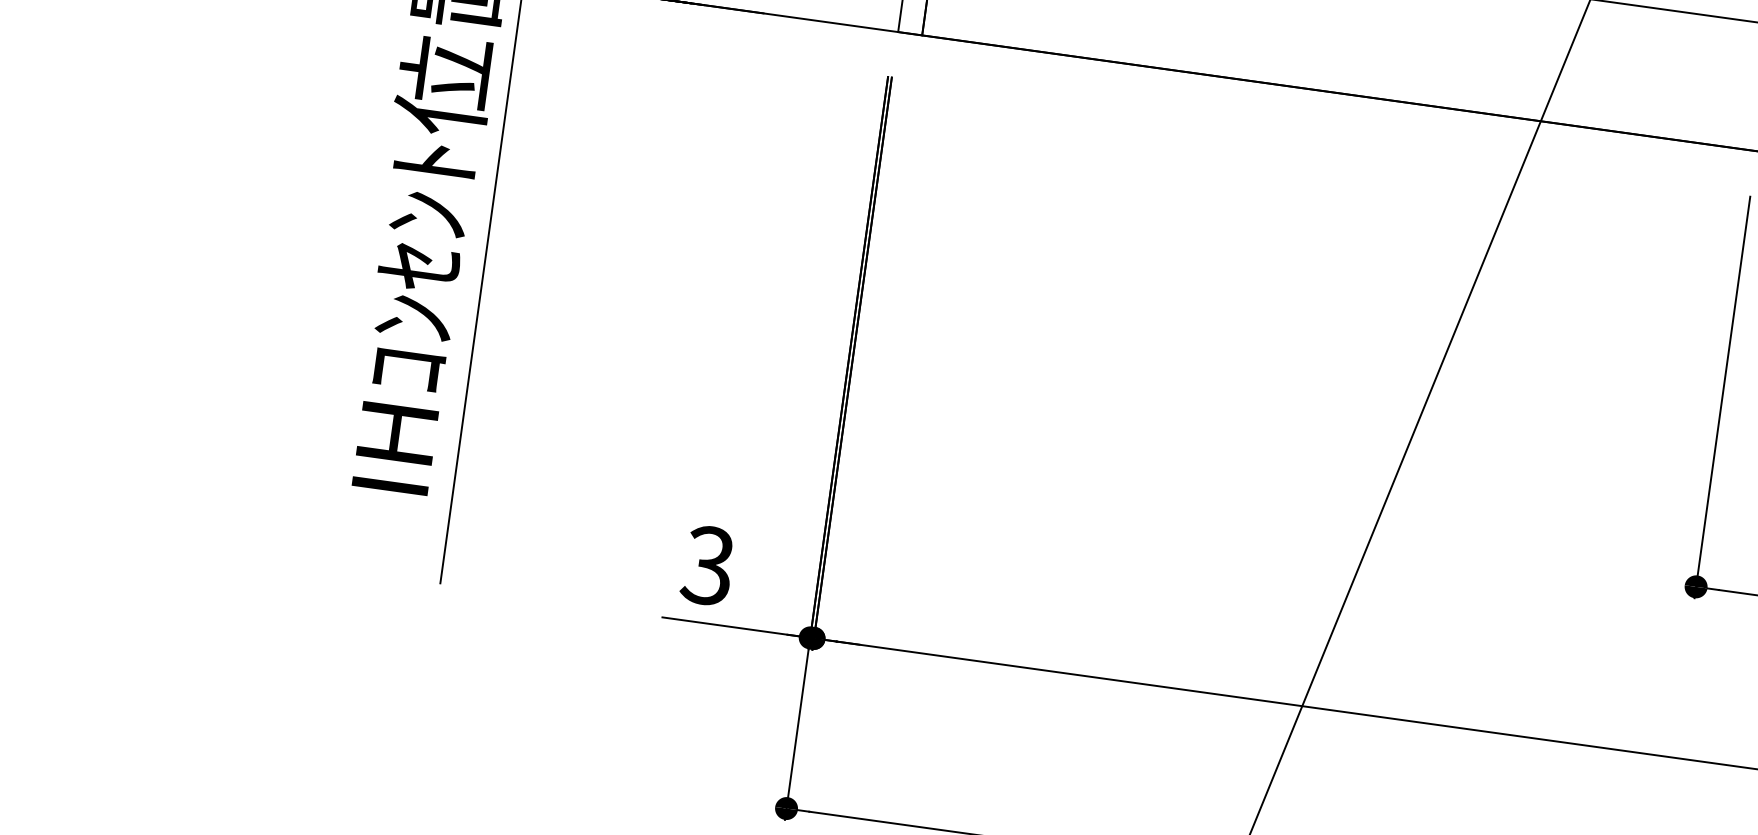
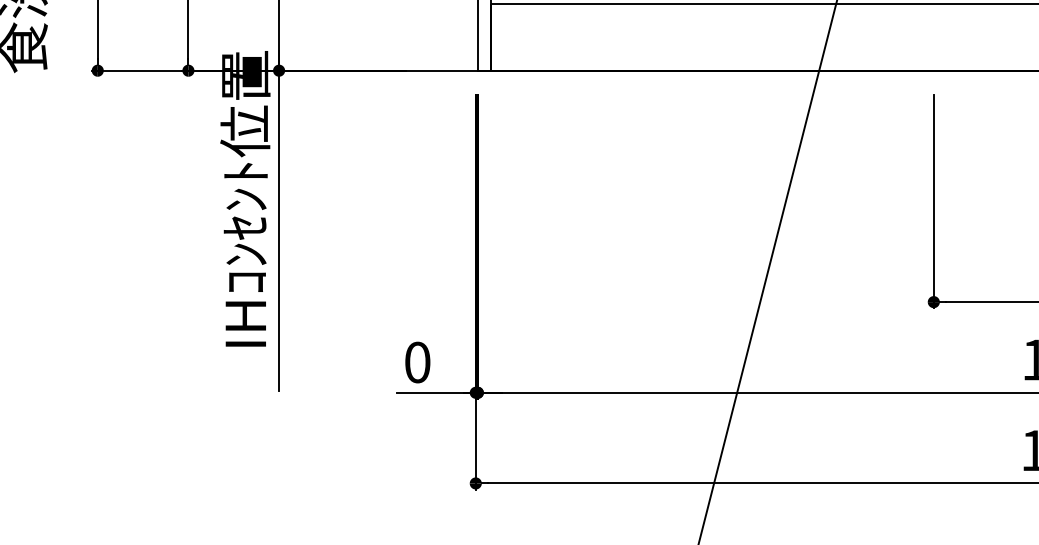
text: (708, 565) -> (417, 362), 3 -> 0

